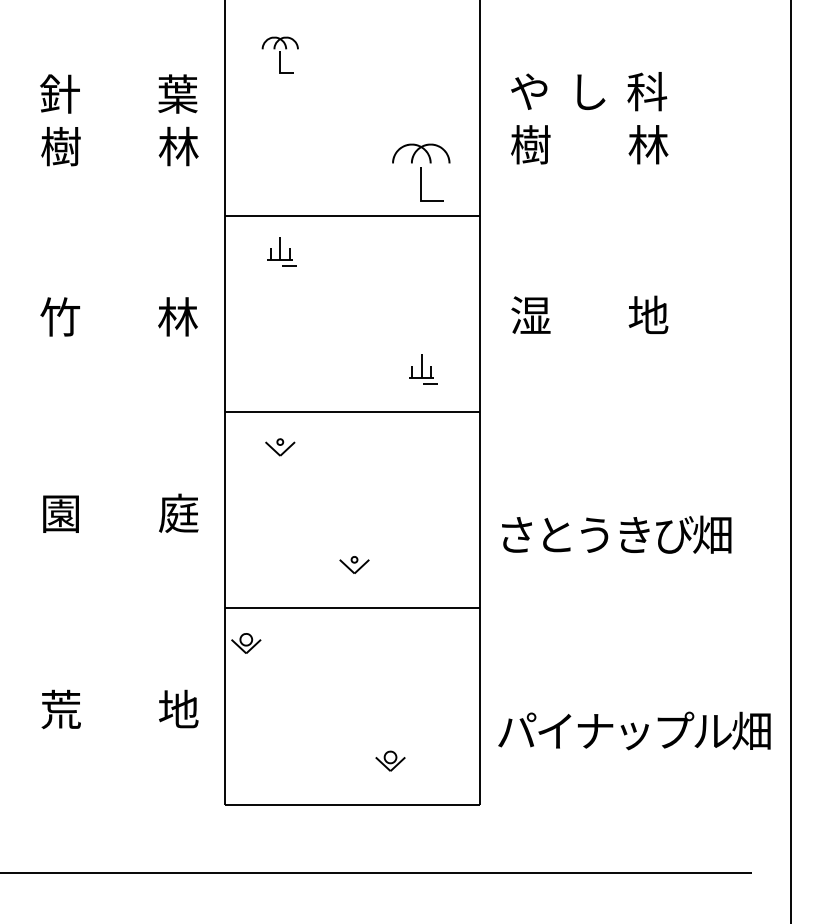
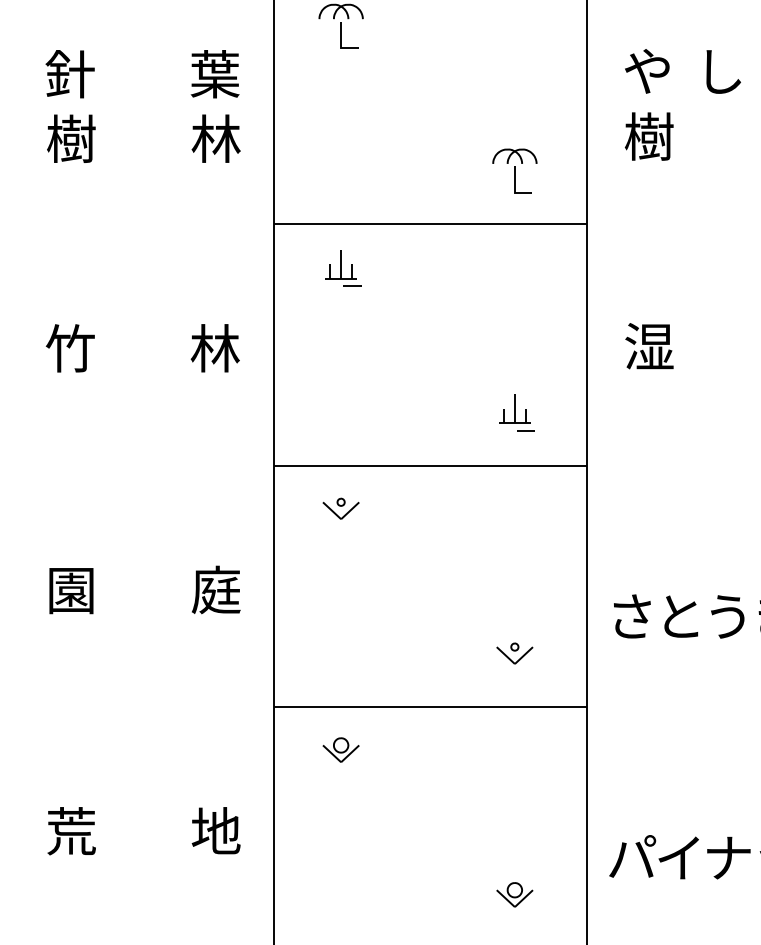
part: (421, 172) -> (514, 170), size x0.62
part: (354, 564) -> (514, 652), moved
part: (246, 643) -> (341, 750), moved
part: (390, 760) -> (514, 893), moved

